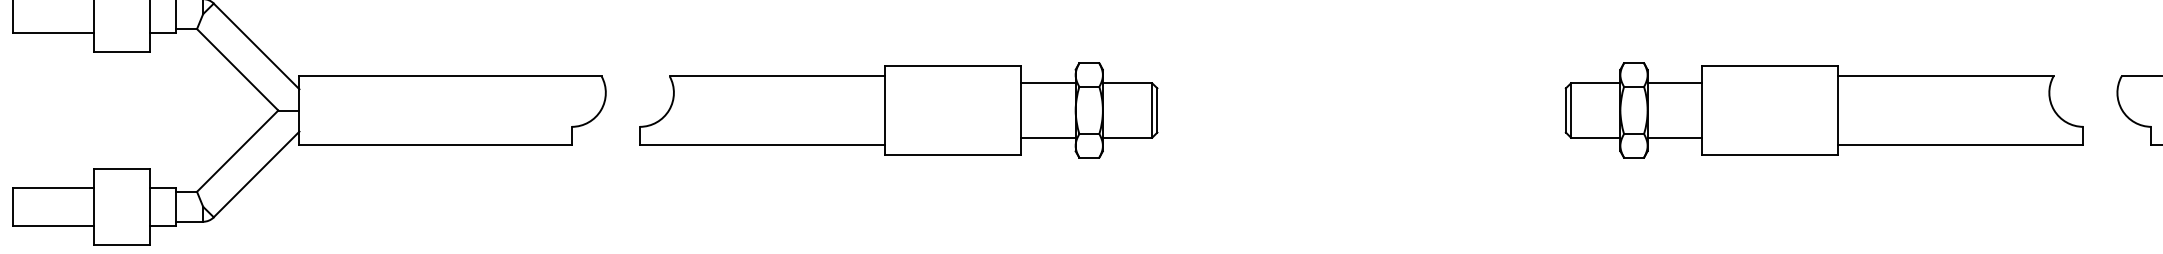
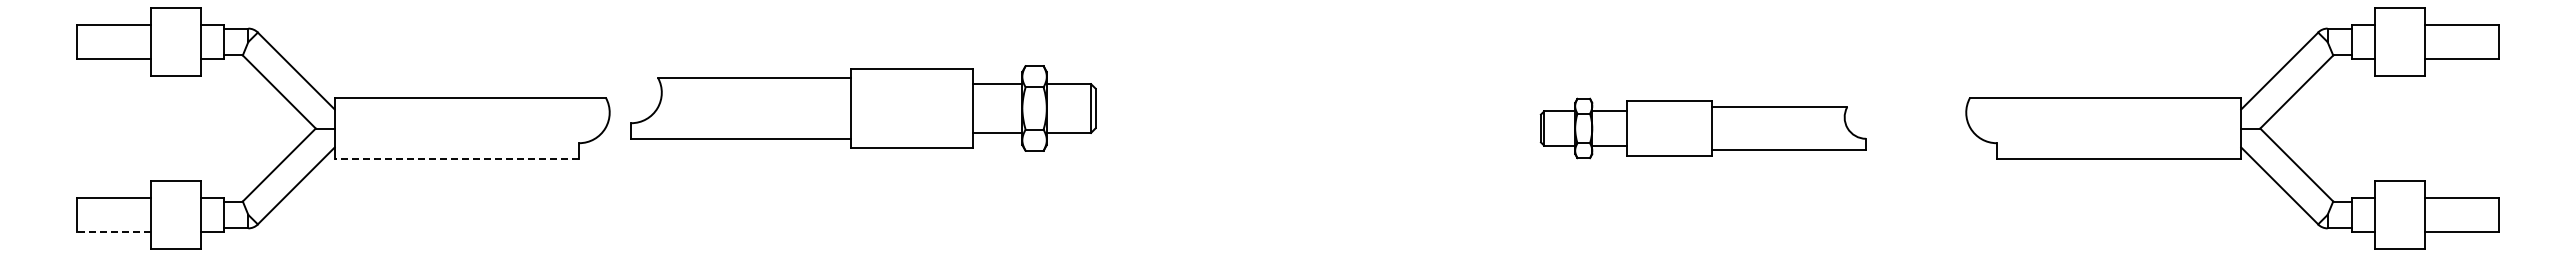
part: (898, 110) -> (863, 108), moved
part: (1824, 110) -> (1703, 128), size x0.7
line: (435, 145) -> (456, 159), solid -> dashed
line: (52, 226) -> (113, 232), solid -> dashed

